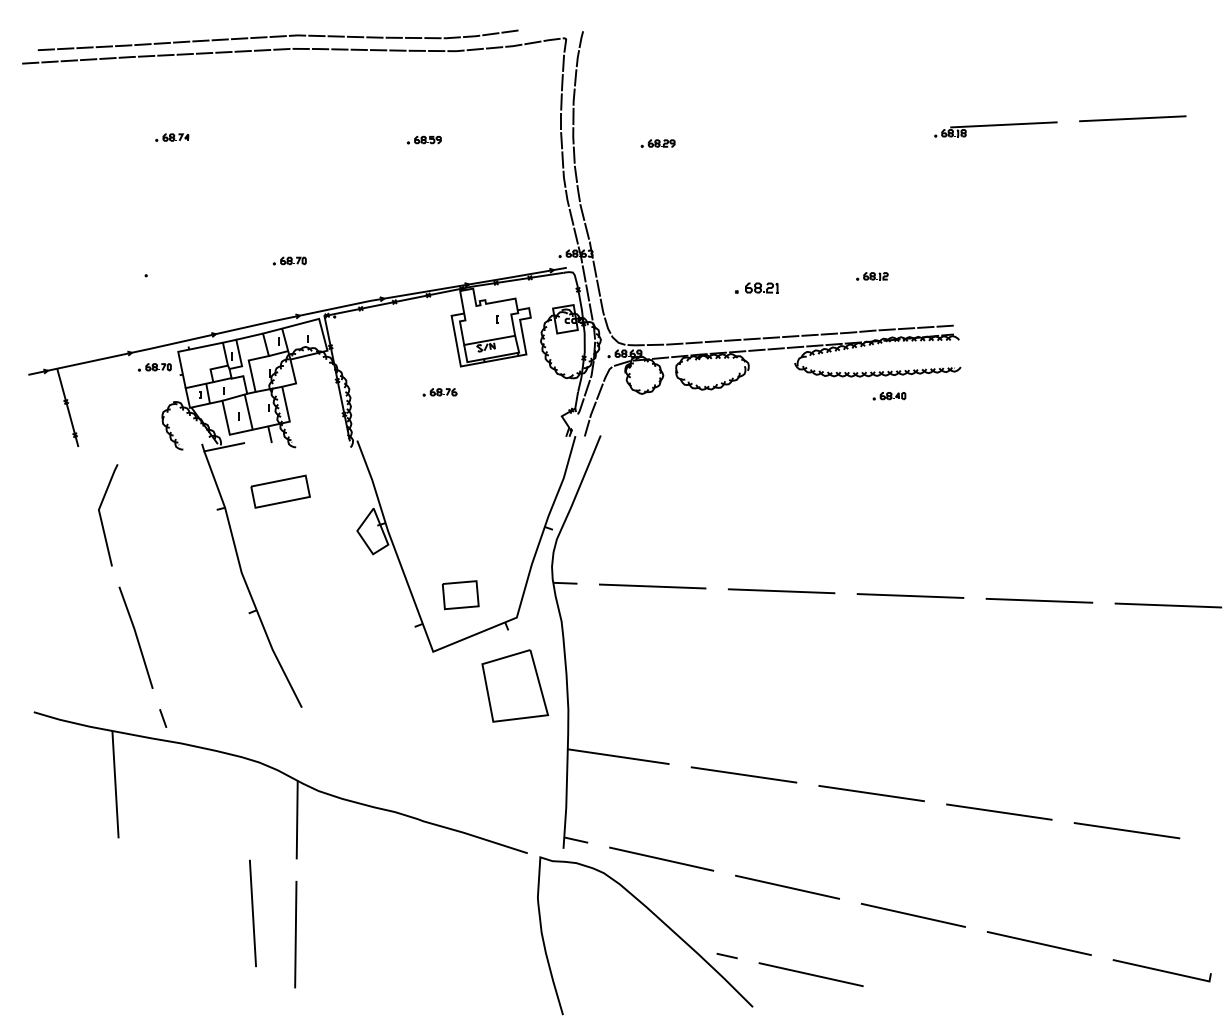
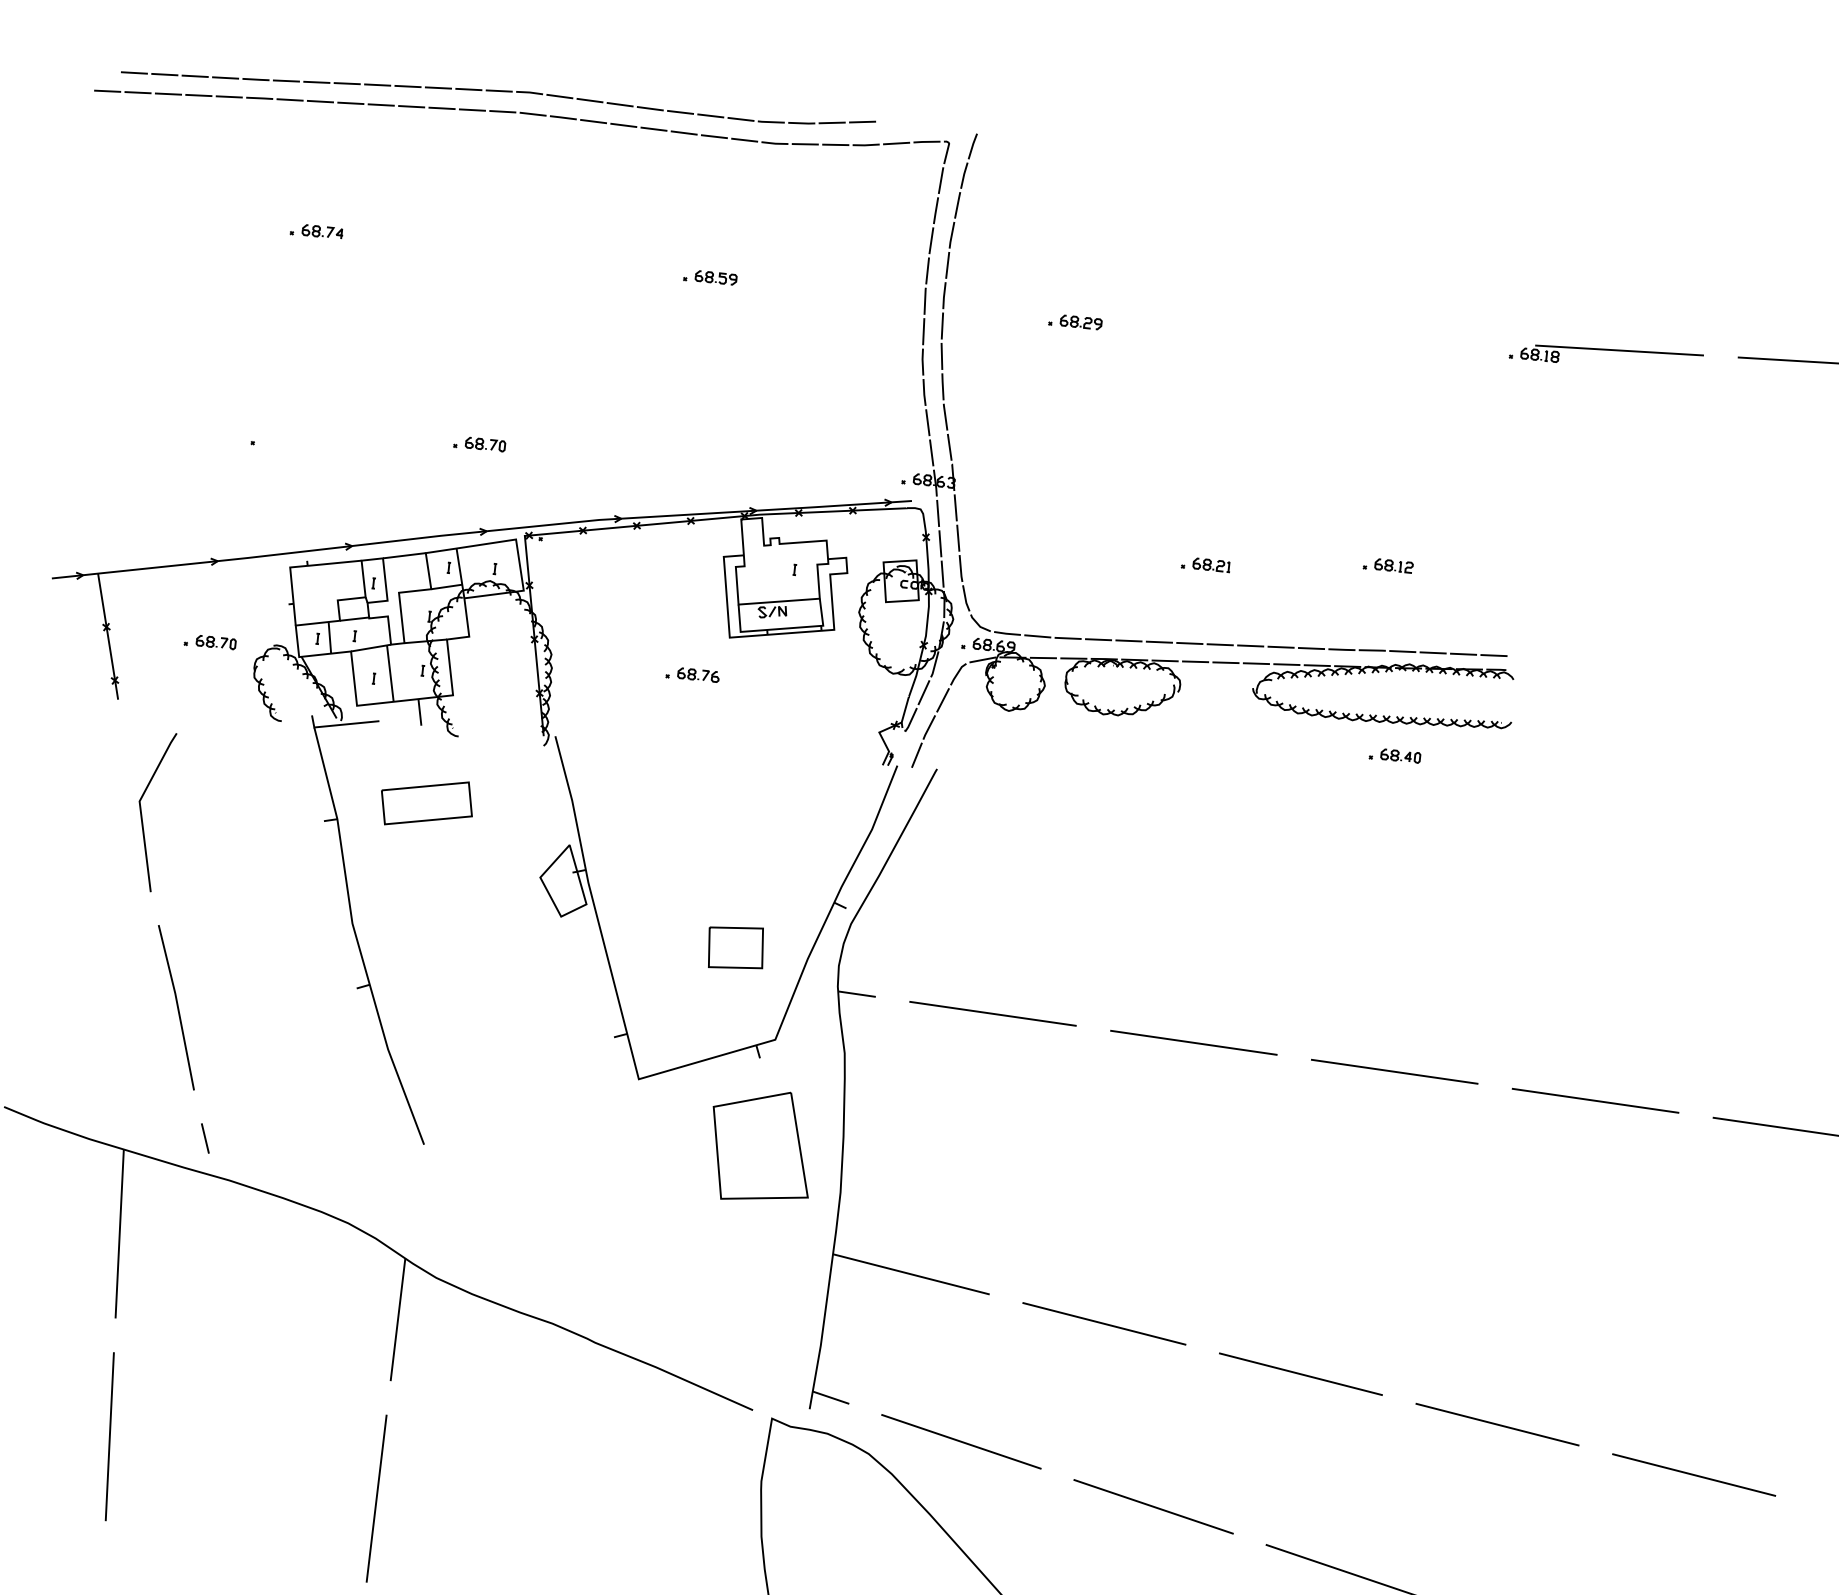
part: (756, 288) -> (1205, 565), size x0.71
part: (154, 367) -> (209, 642), moved
part: (460, 595) -> (735, 948), moved
line: (252, 913) -> (109, 1436), moved

